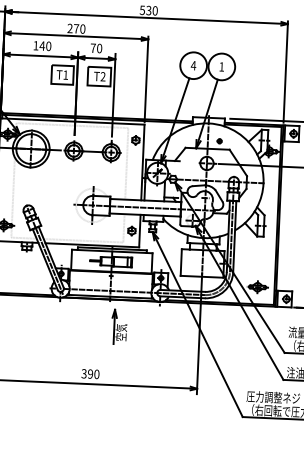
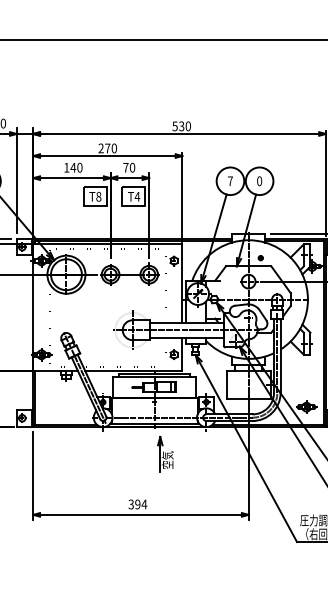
text: (193, 64) -> (230, 180), 4 -> 7
text: (221, 67) -> (259, 181), 1 -> 0
text: (65, 74) -> (98, 196), T1 -> T8
text: (103, 76) -> (137, 196), T2 -> T4
text: (96, 374) -> (144, 504), 390 -> 394

